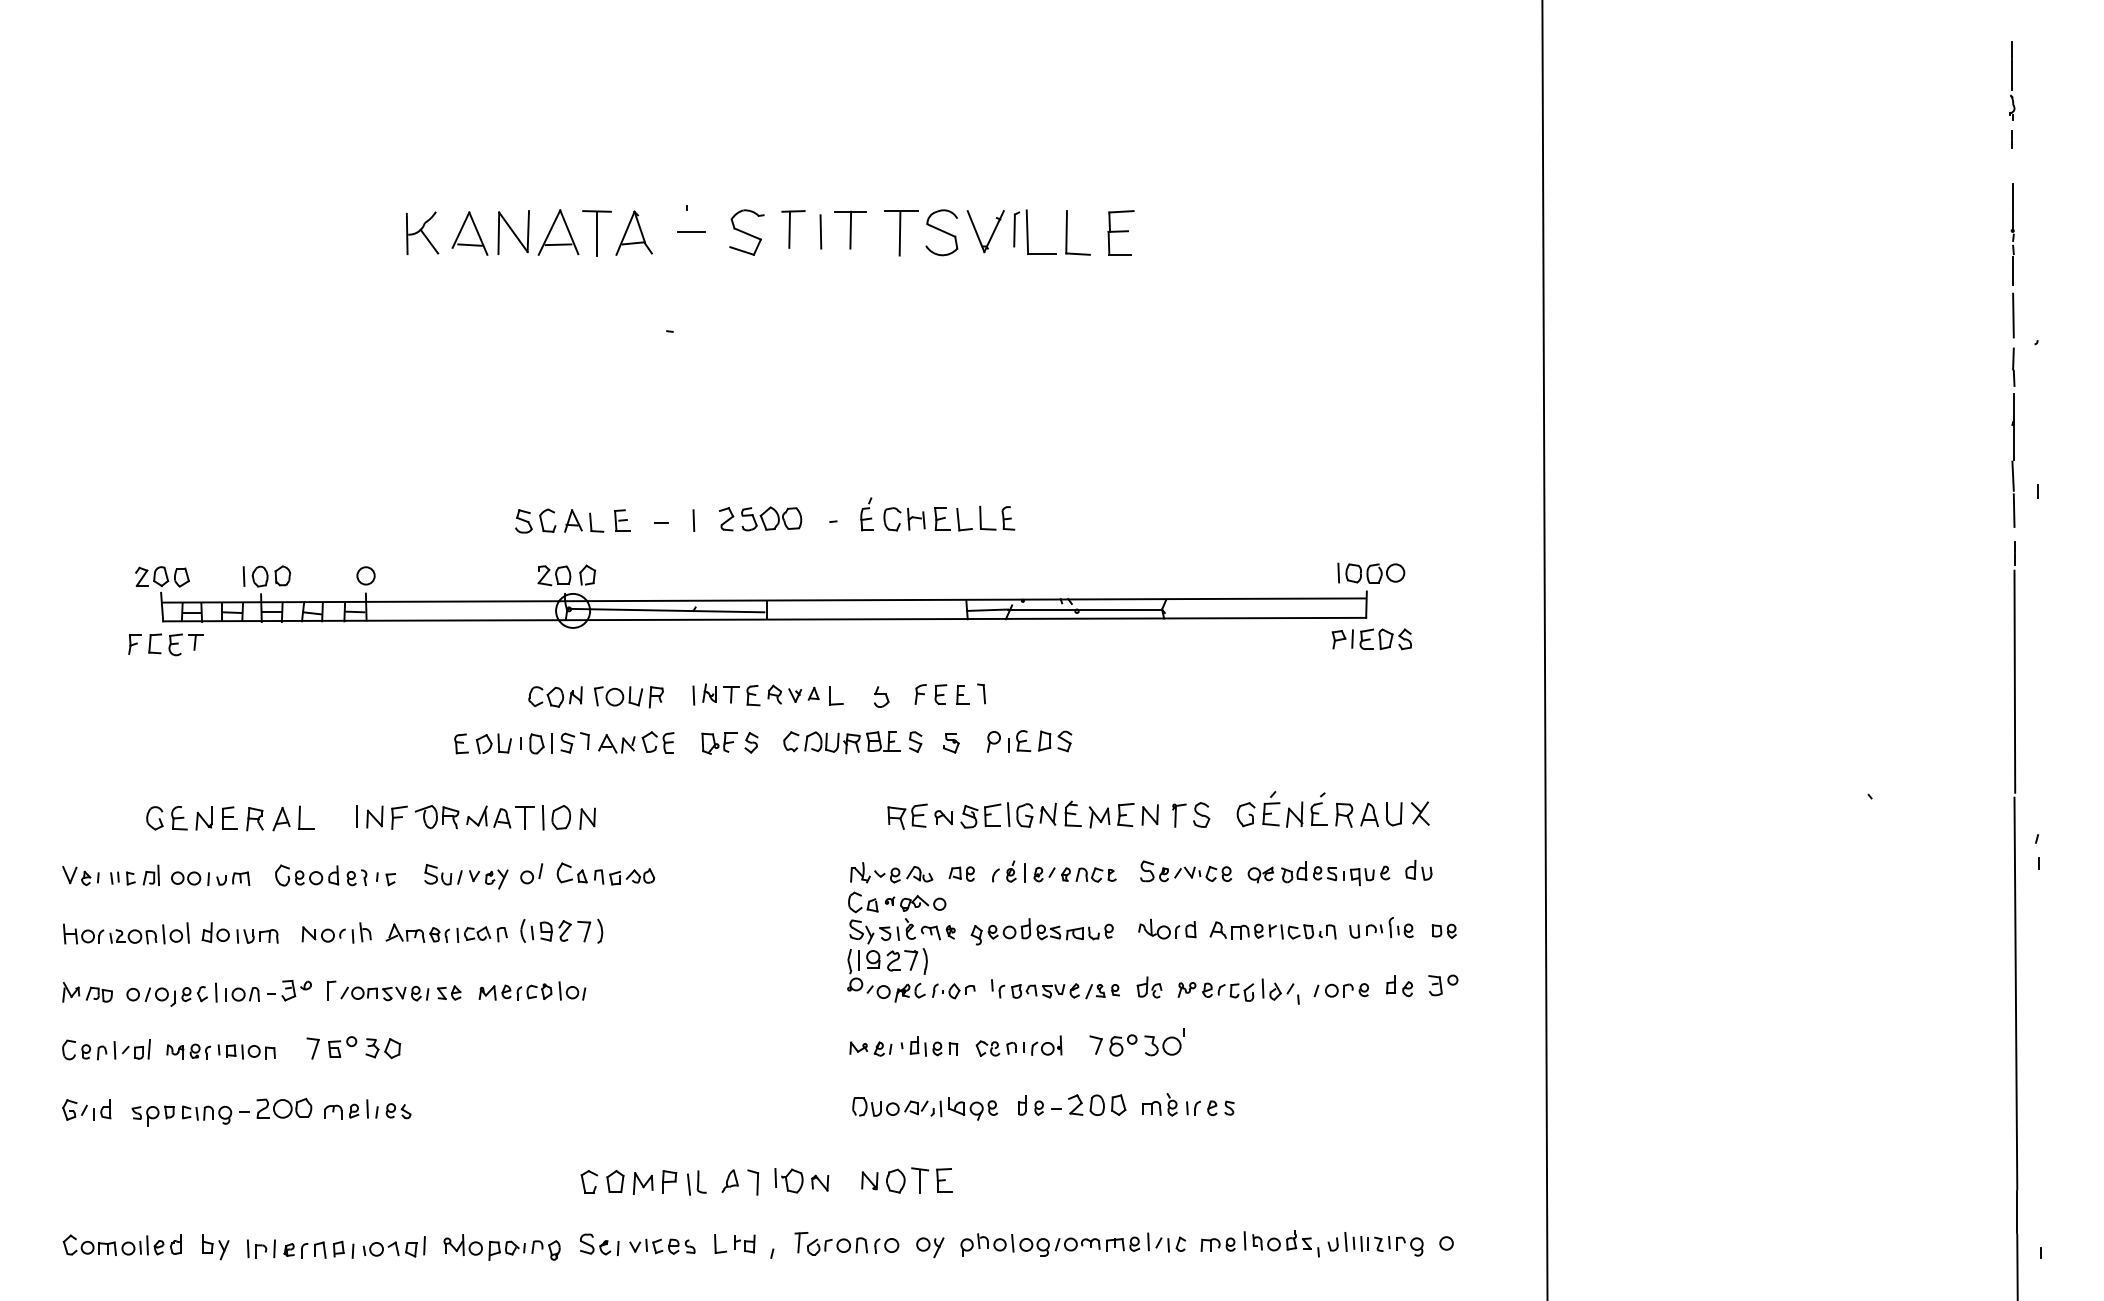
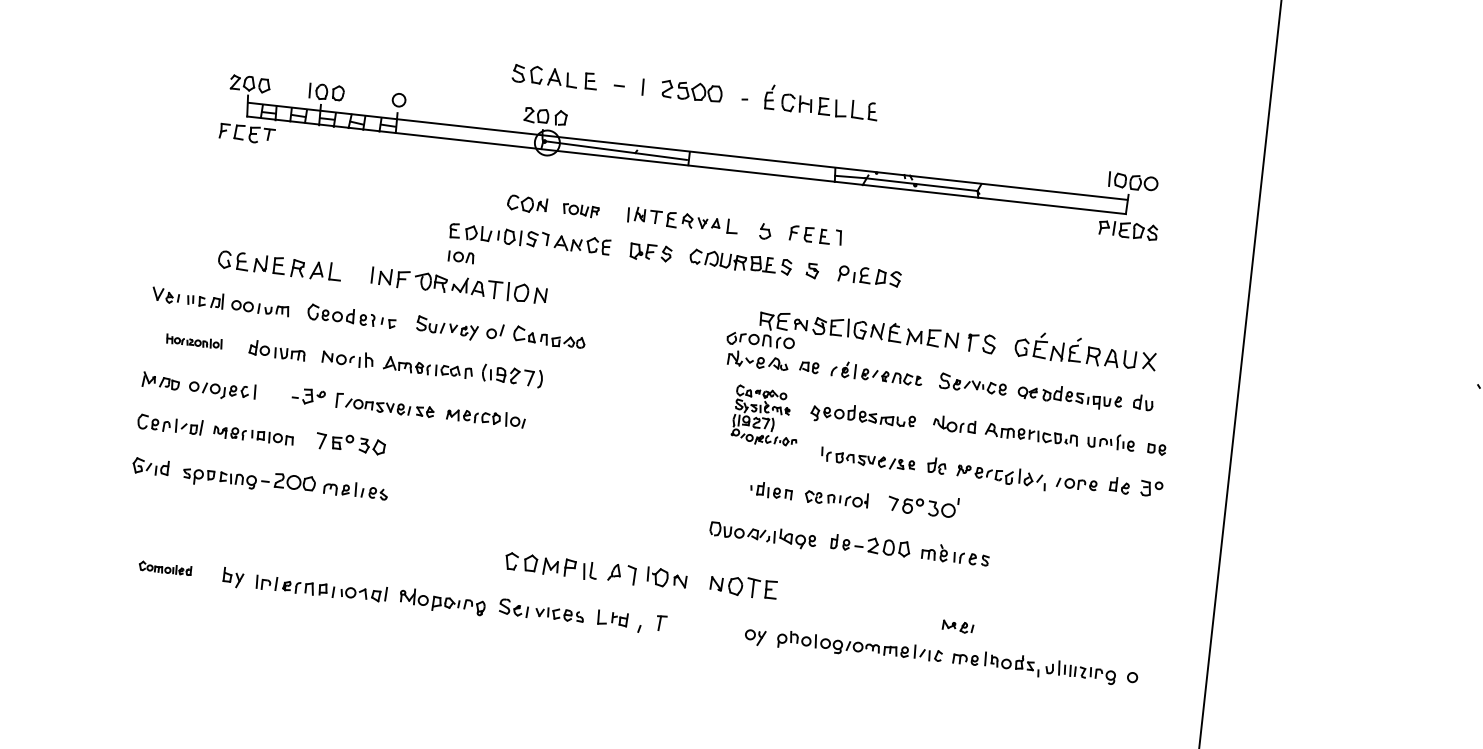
part: (628, 697) -> (580, 210), size x0.7
part: (126, 933) -> (194, 341), size x0.6
part: (911, 946) -> (766, 416), size x0.7
part: (242, 994) -> (461, 257), moved
part: (870, 1048) -> (957, 626), moved
part: (121, 1244) -> (164, 568), size x0.6
part: (853, 1246) -> (761, 340), moved

